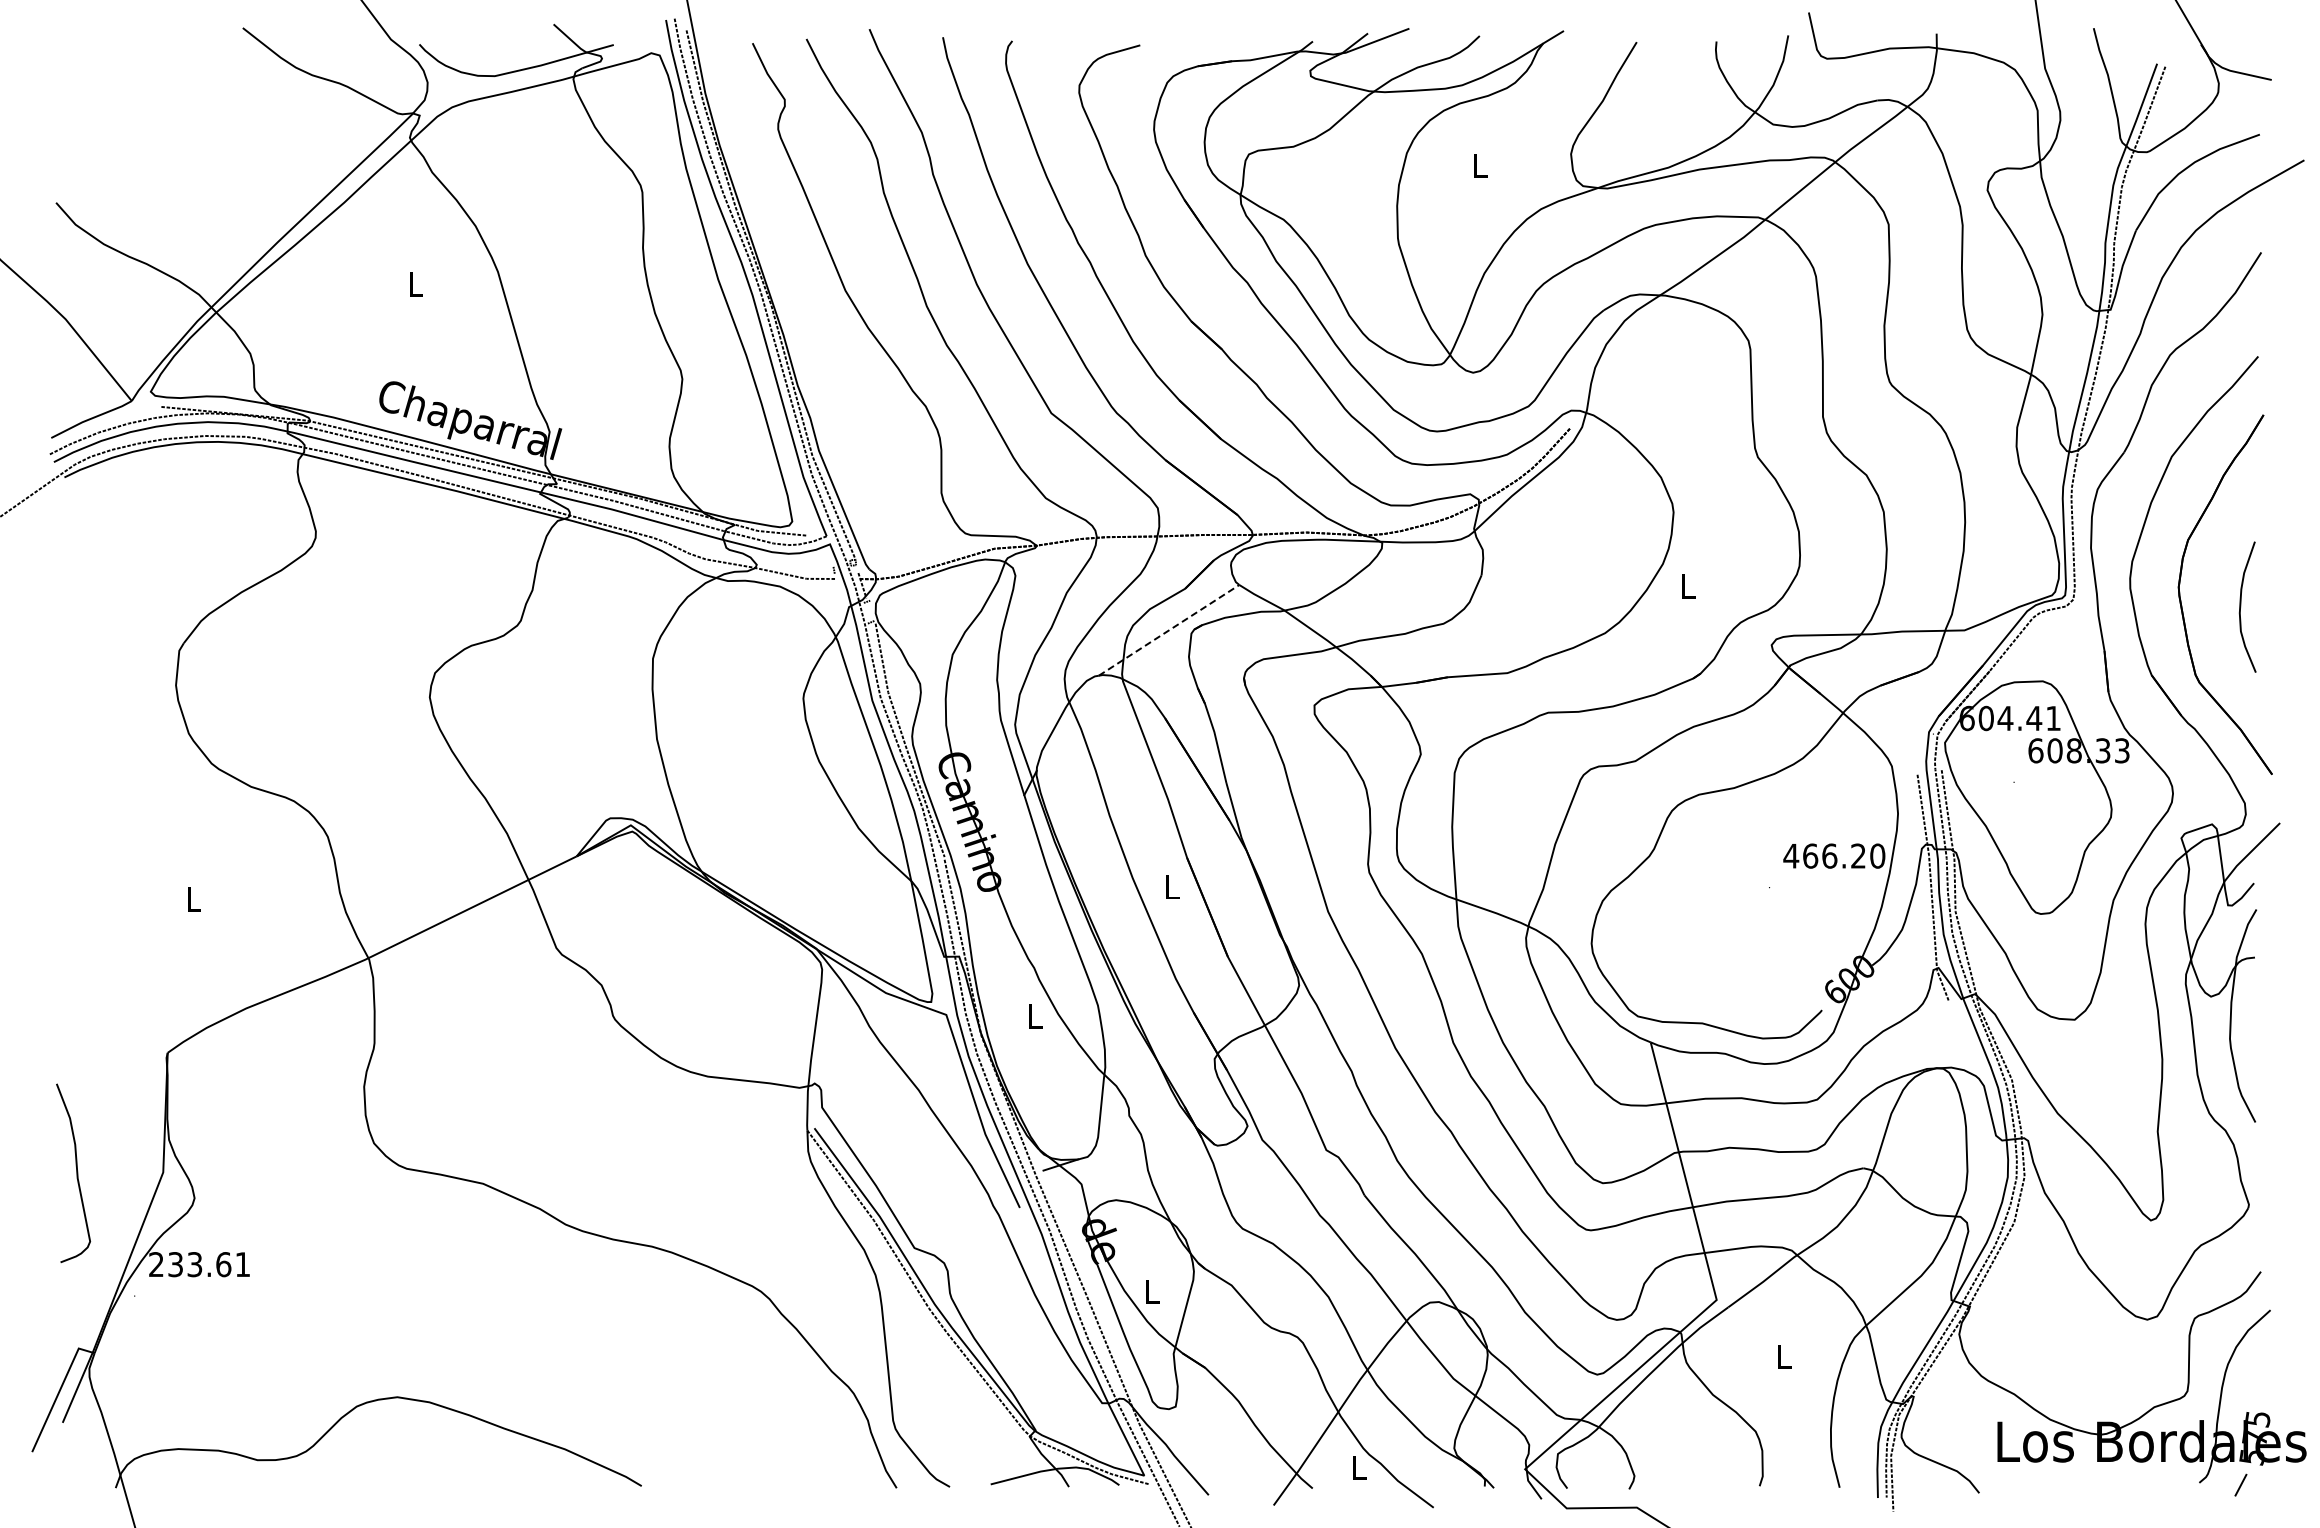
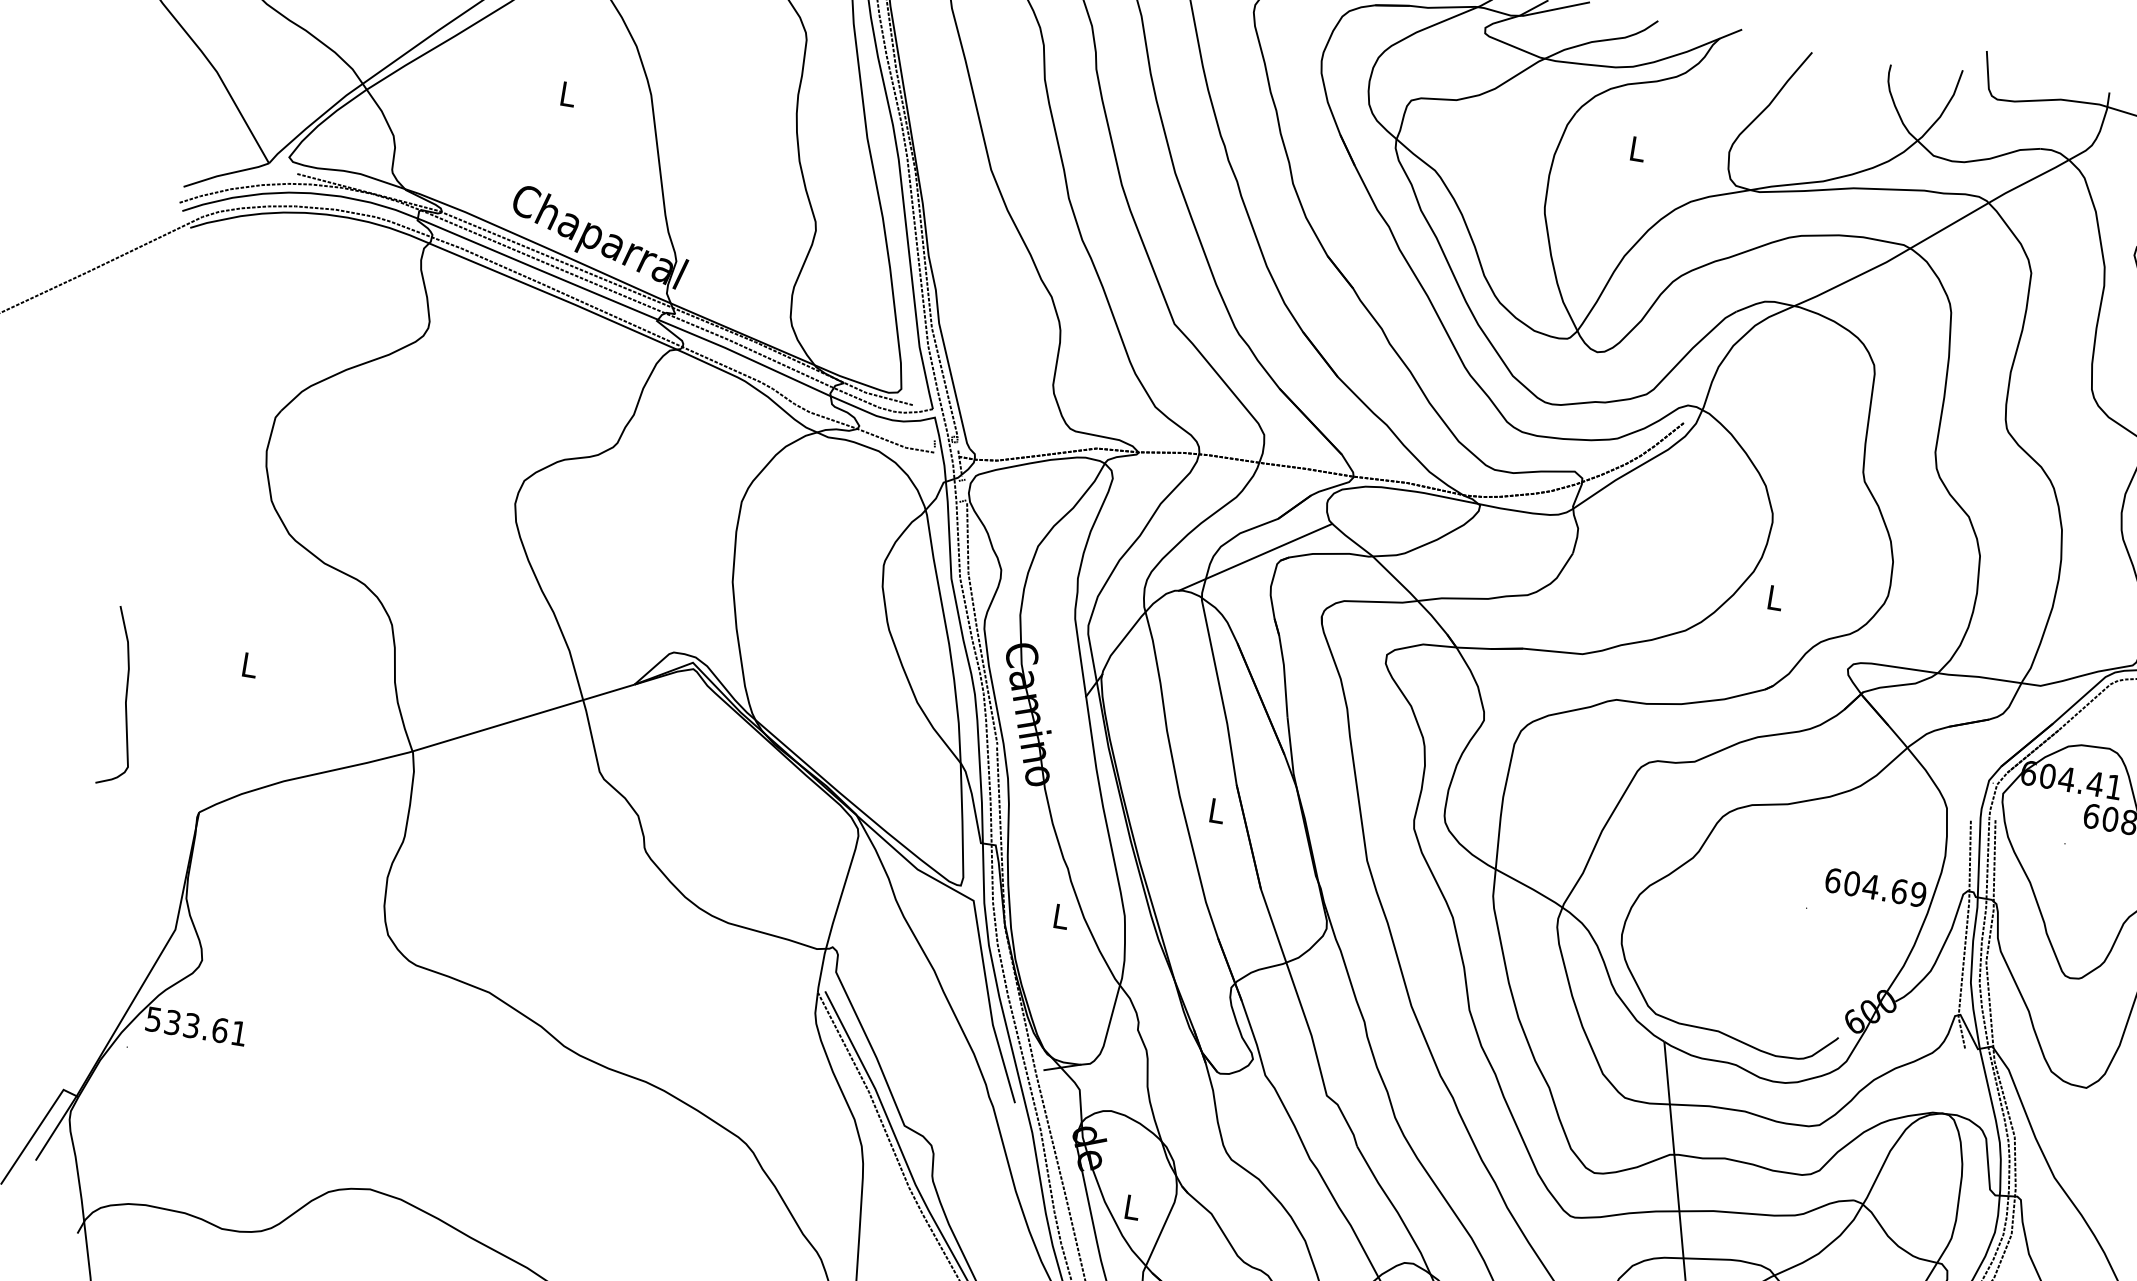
line: (1169, 630) -> (1256, 557), dashed -> solid
text: (1834, 855) -> (1875, 887), 466.20 -> 604.69
curve: (76, 1173) -> (125, 697), moved
text: (156, 1264) -> (153, 1019), 233.61 -> 533.61

